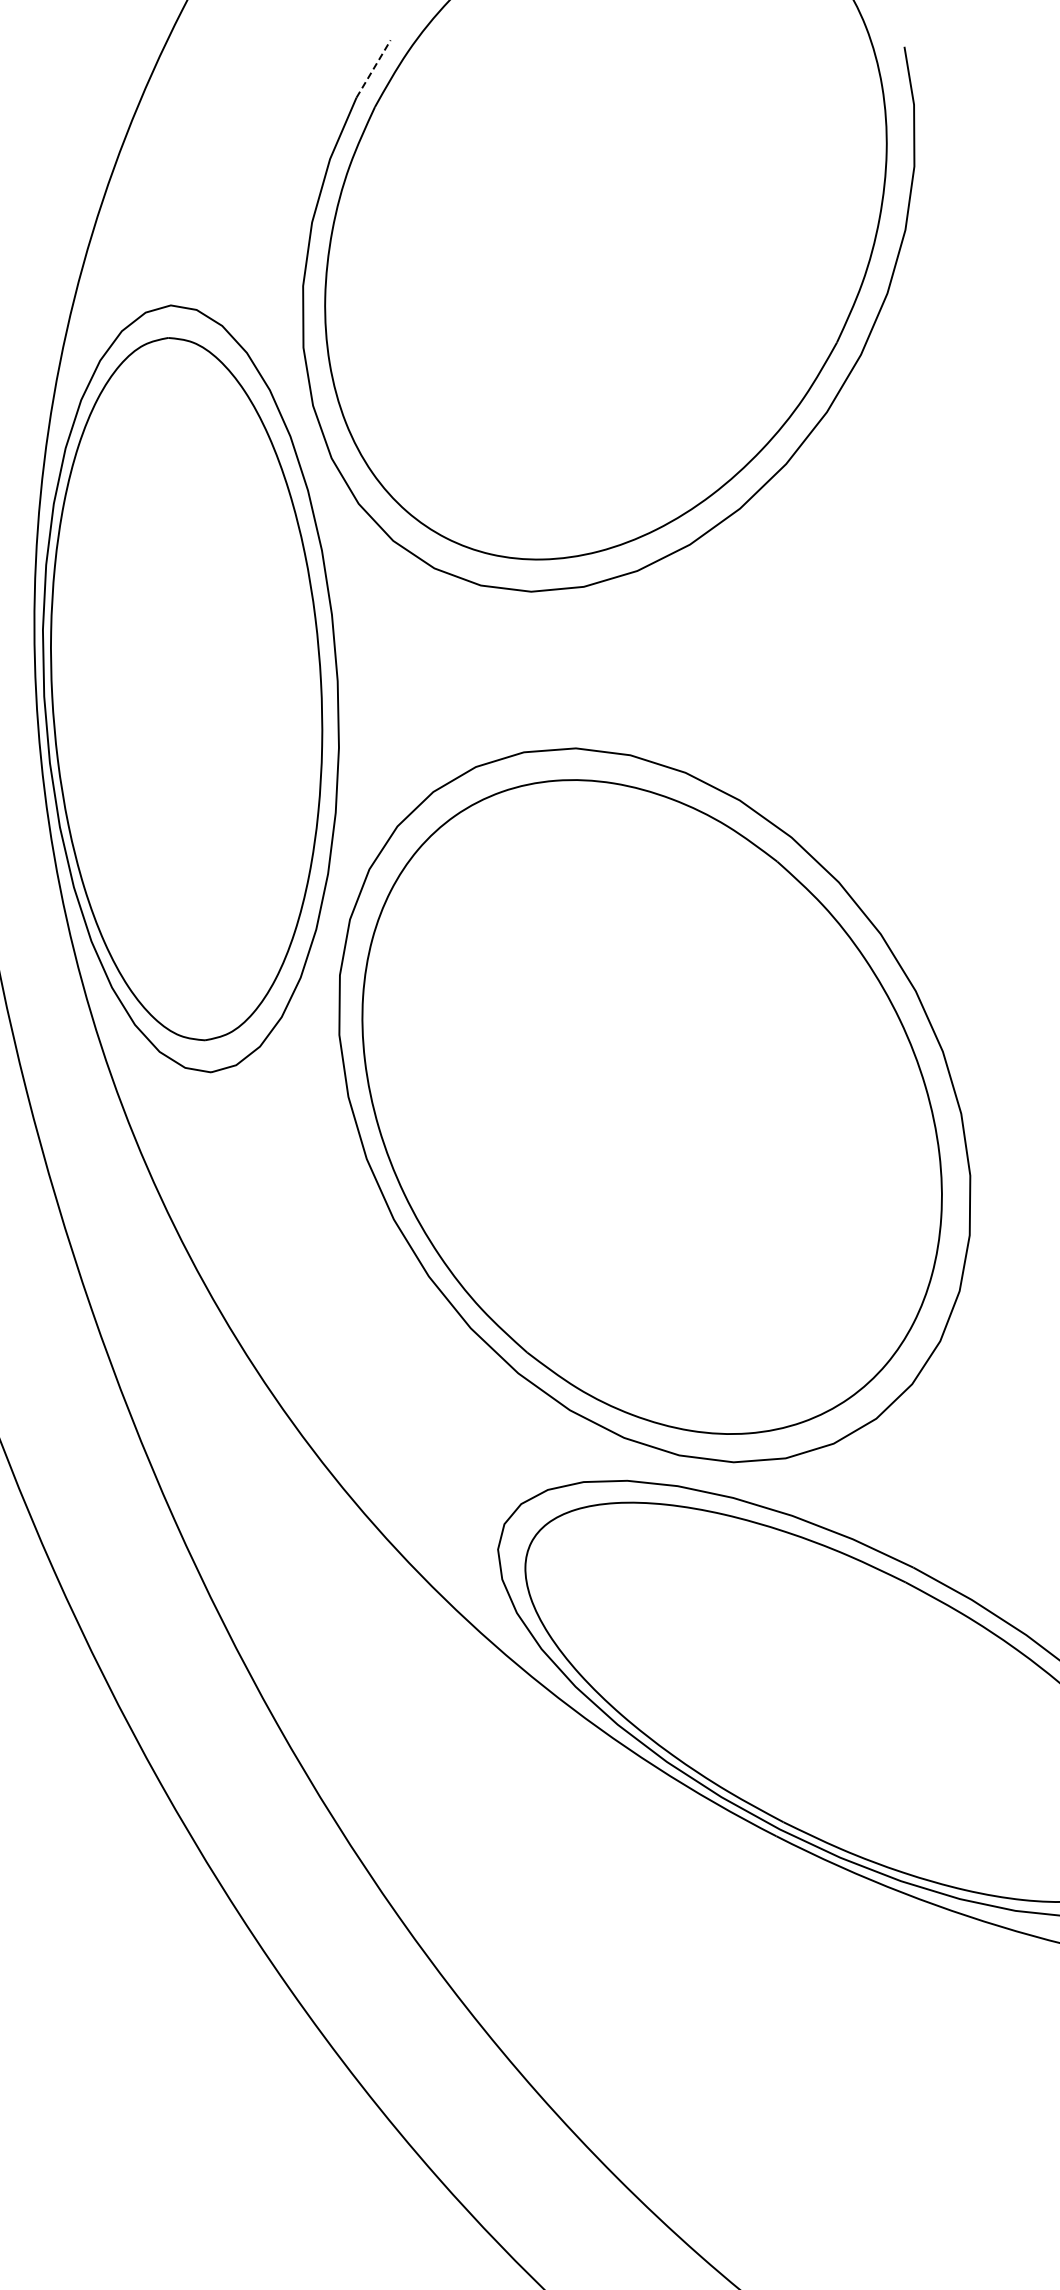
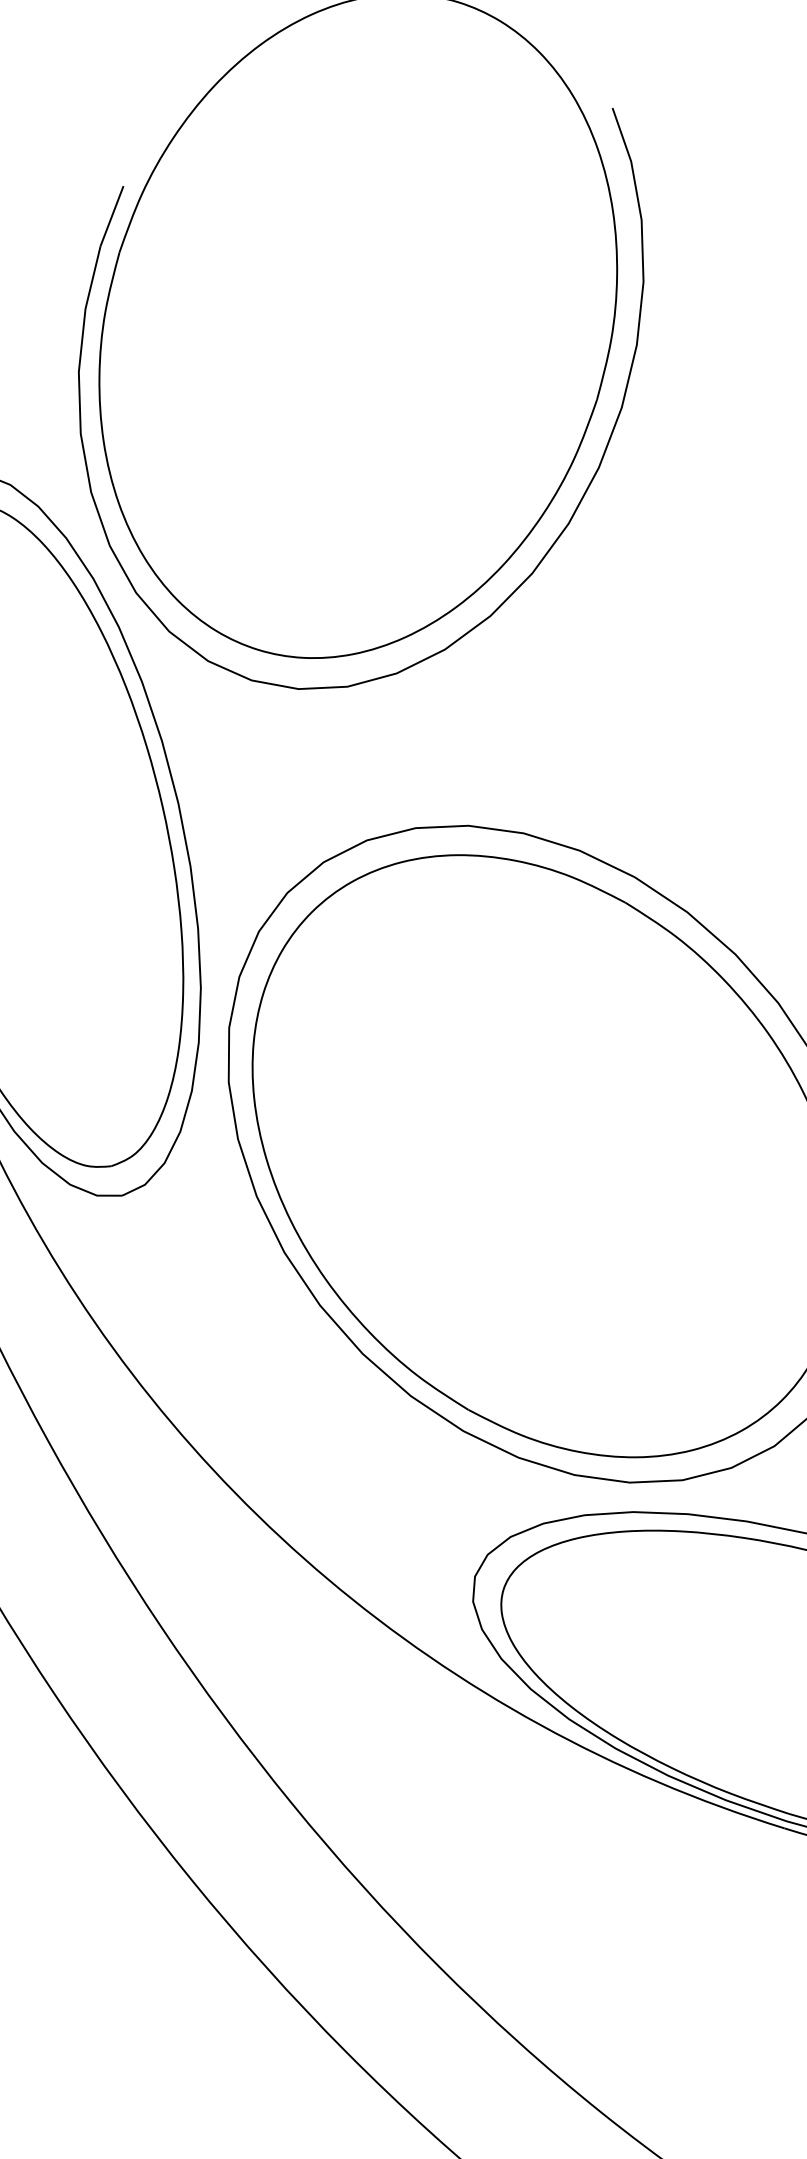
line: (373, 68) -> (111, 215), dashed -> solid

